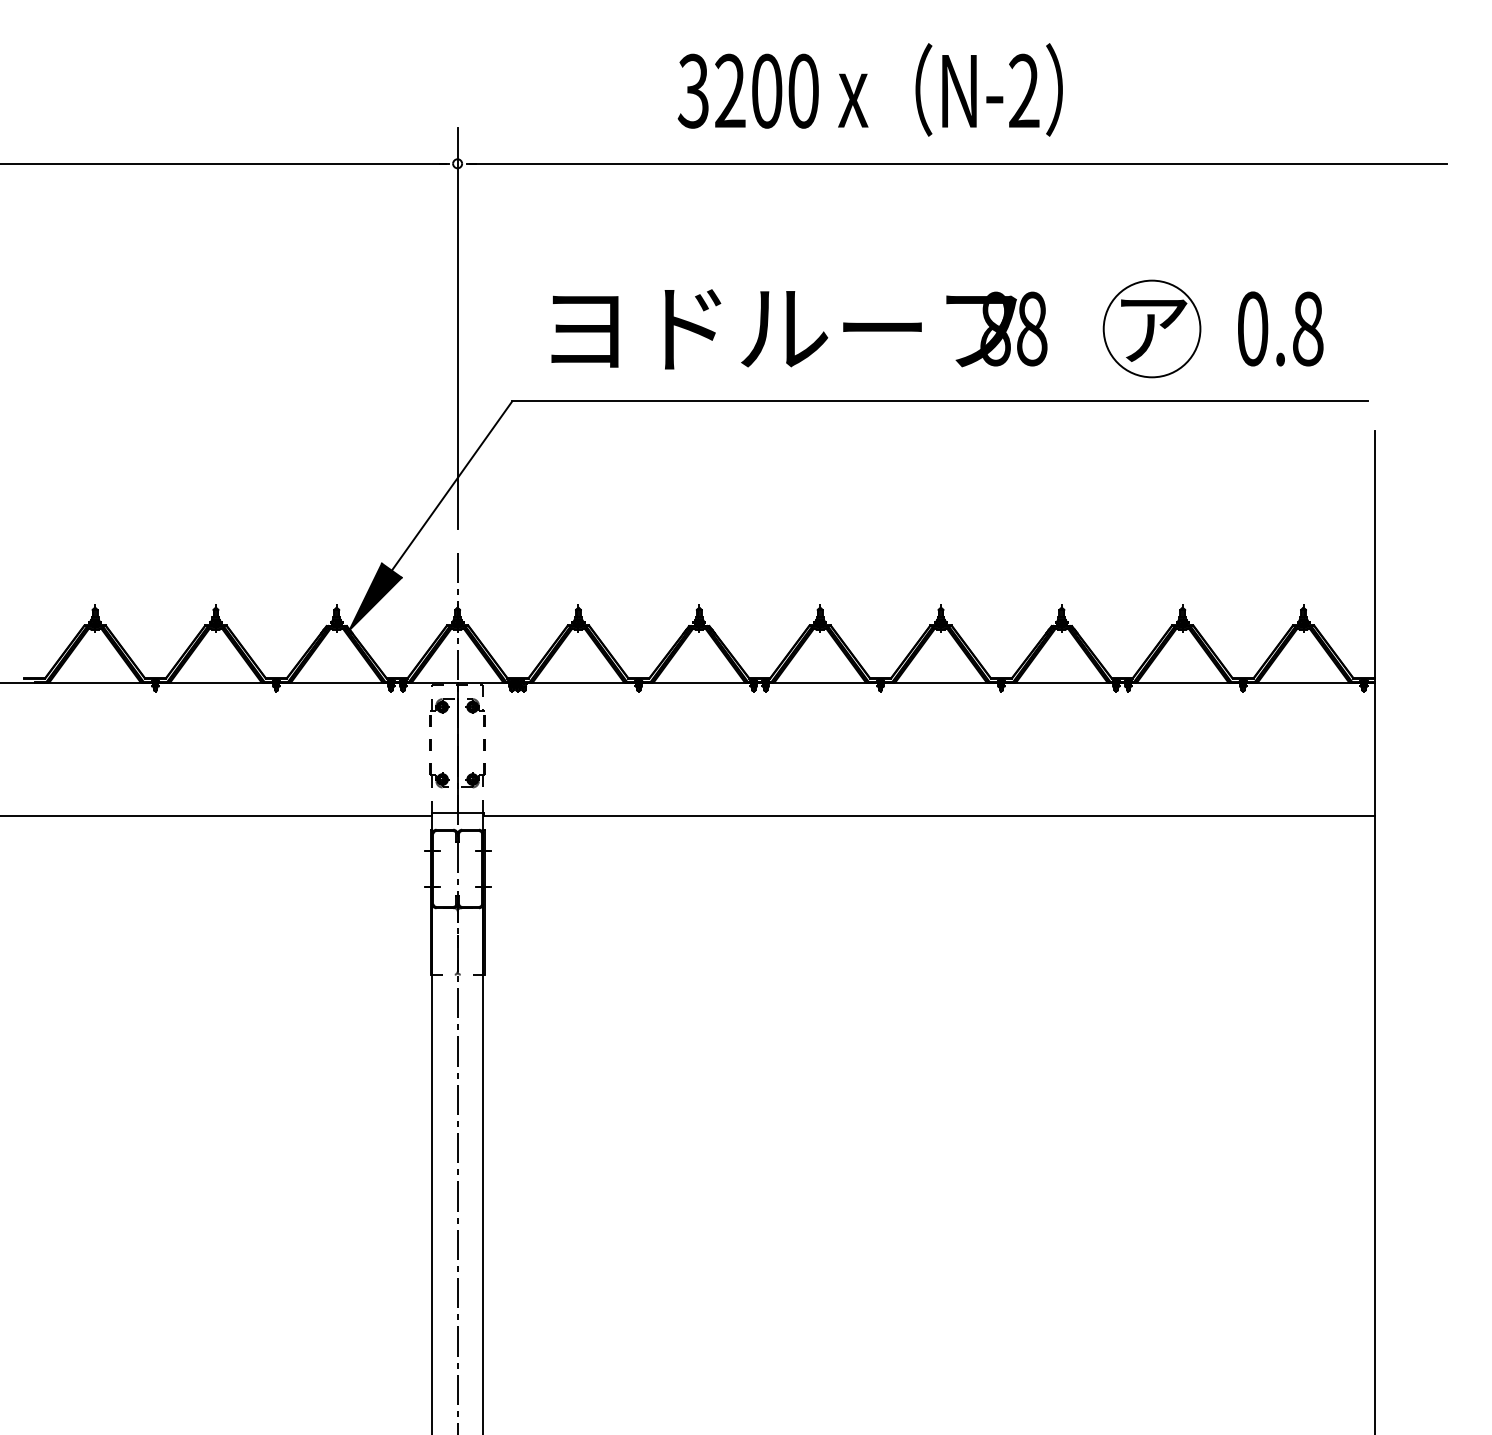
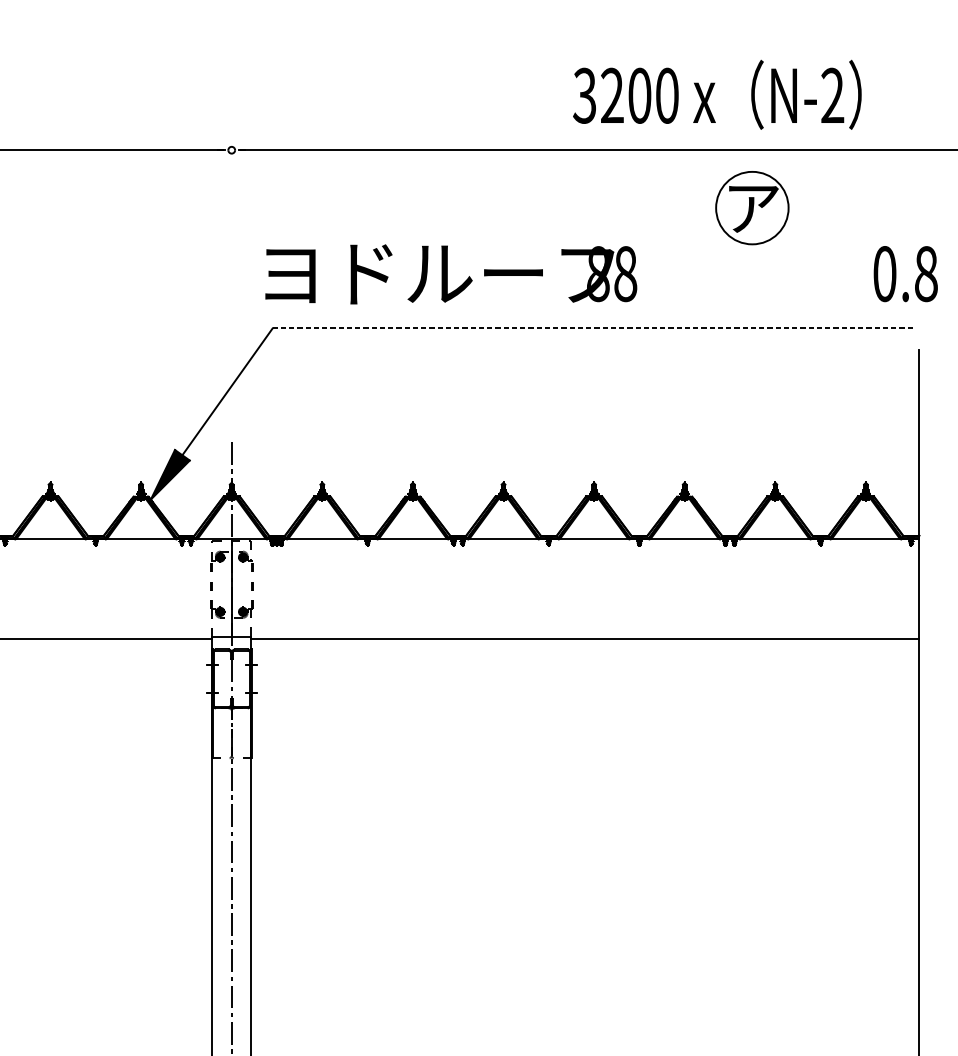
text: (869, 89) -> (716, 94), moved
line: (457, 327) -> (231, 272), removed
part: (1151, 328) -> (751, 207), moved
text: (1280, 328) -> (905, 273), moved
text: (799, 329) -> (451, 274), moved
line: (939, 401) -> (592, 328), solid -> dashed

